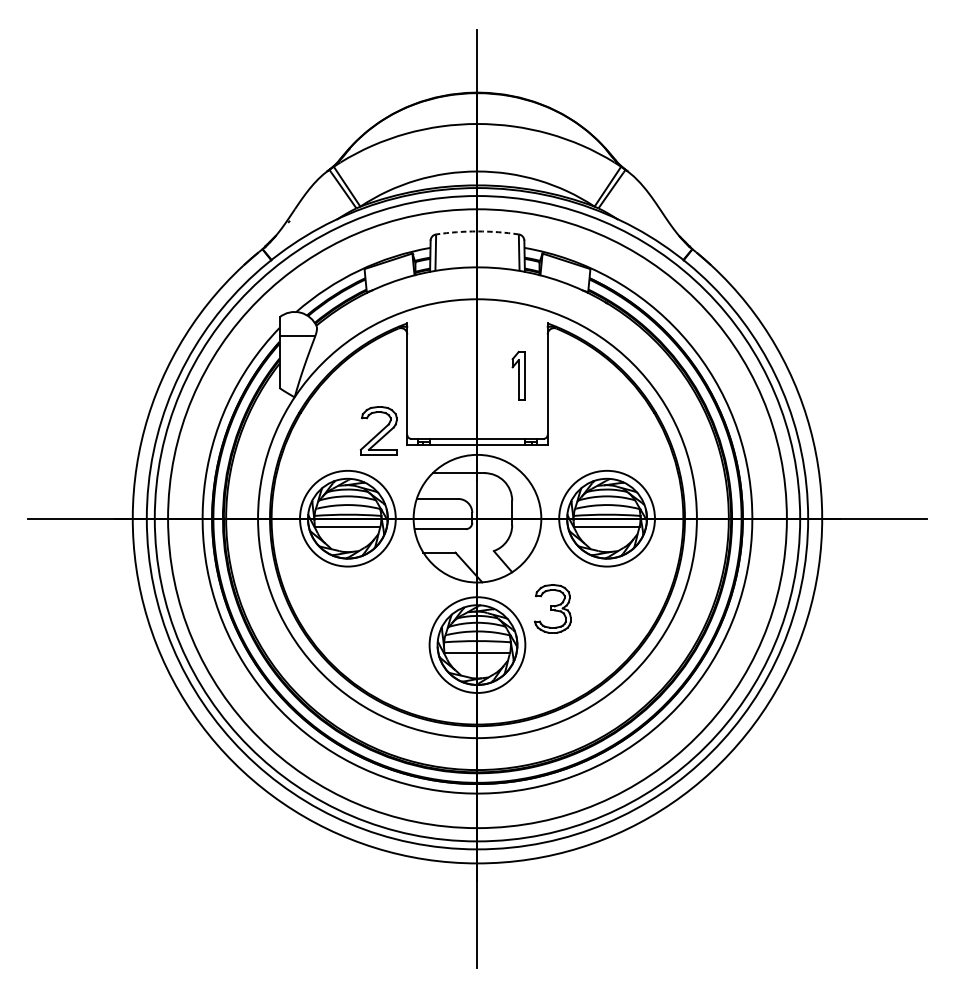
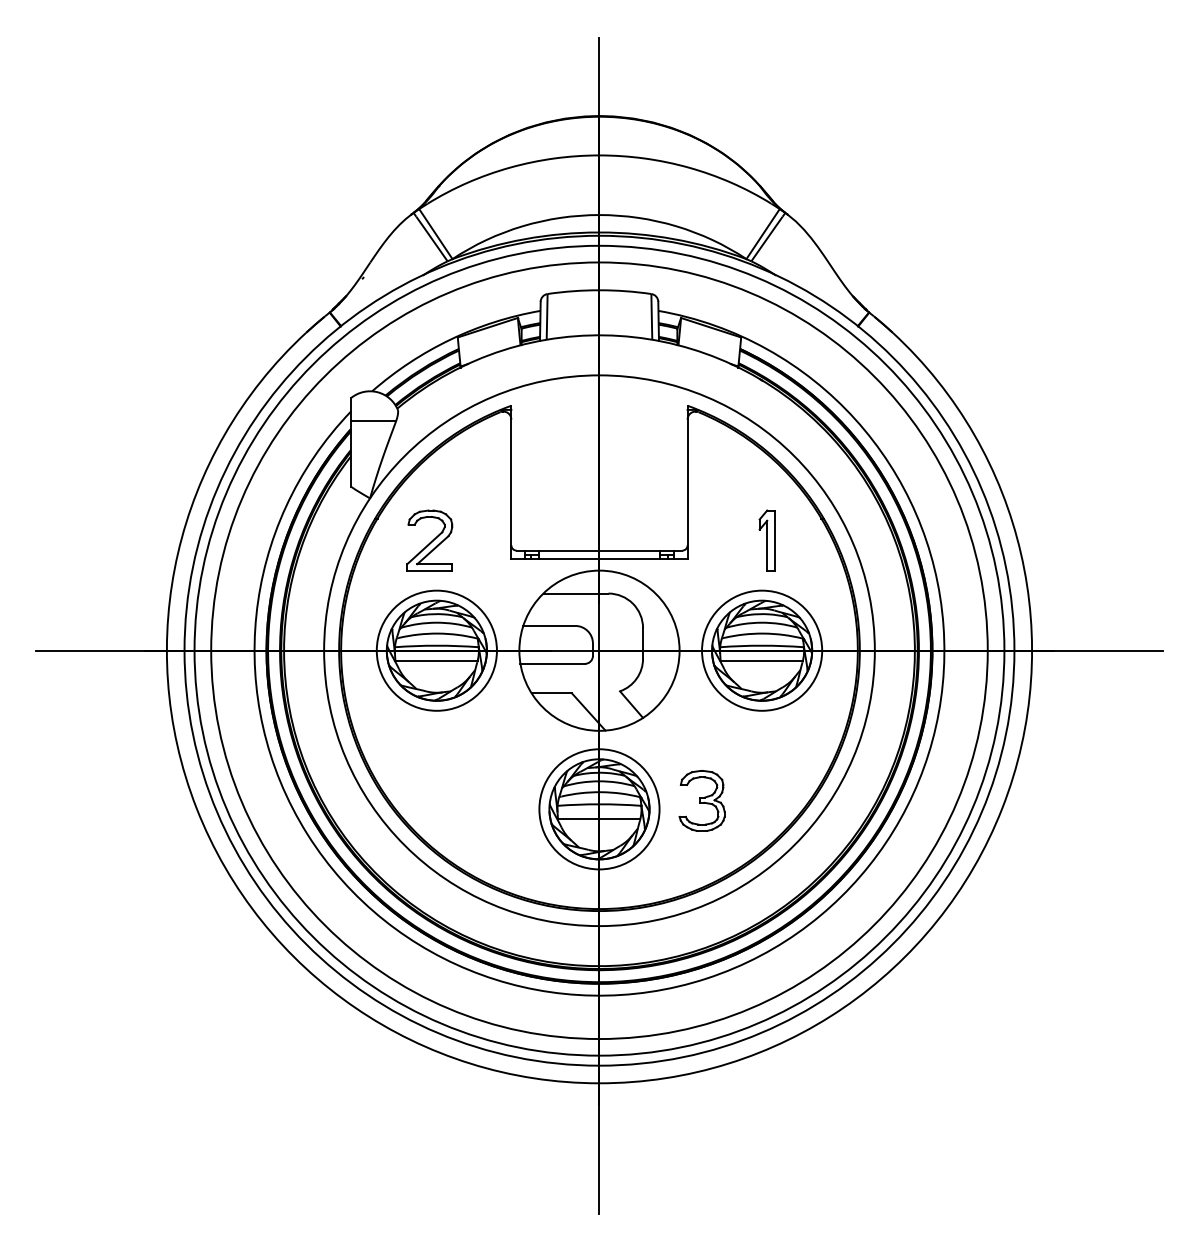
arc: (477, 231) -> (599, 290), dashed -> solid
part: (518, 375) -> (766, 540), moved
part: (378, 430) -> (429, 540), moved
part: (552, 608) -> (701, 800), moved

